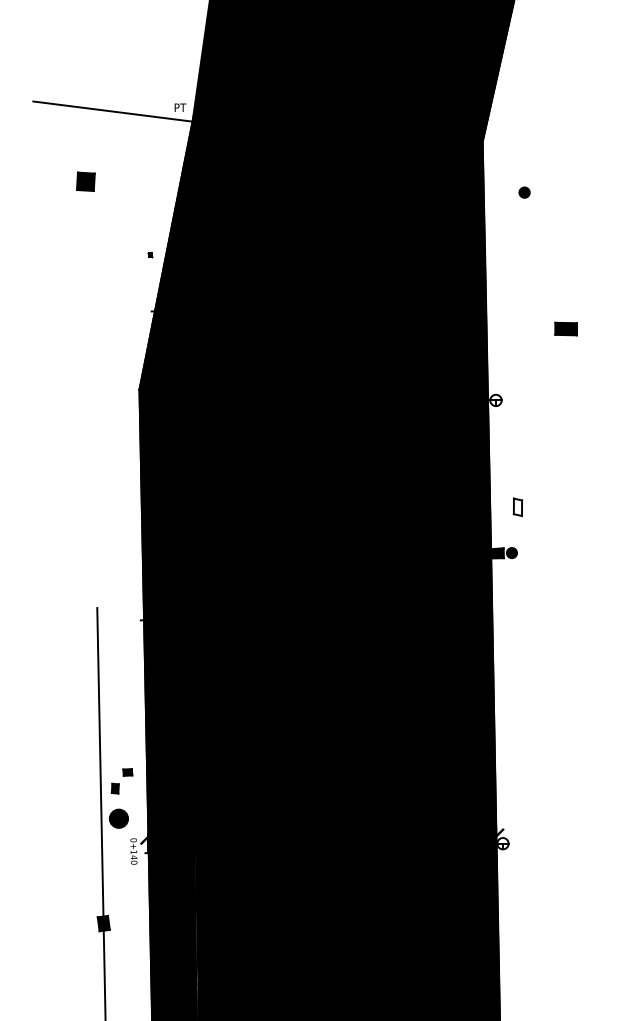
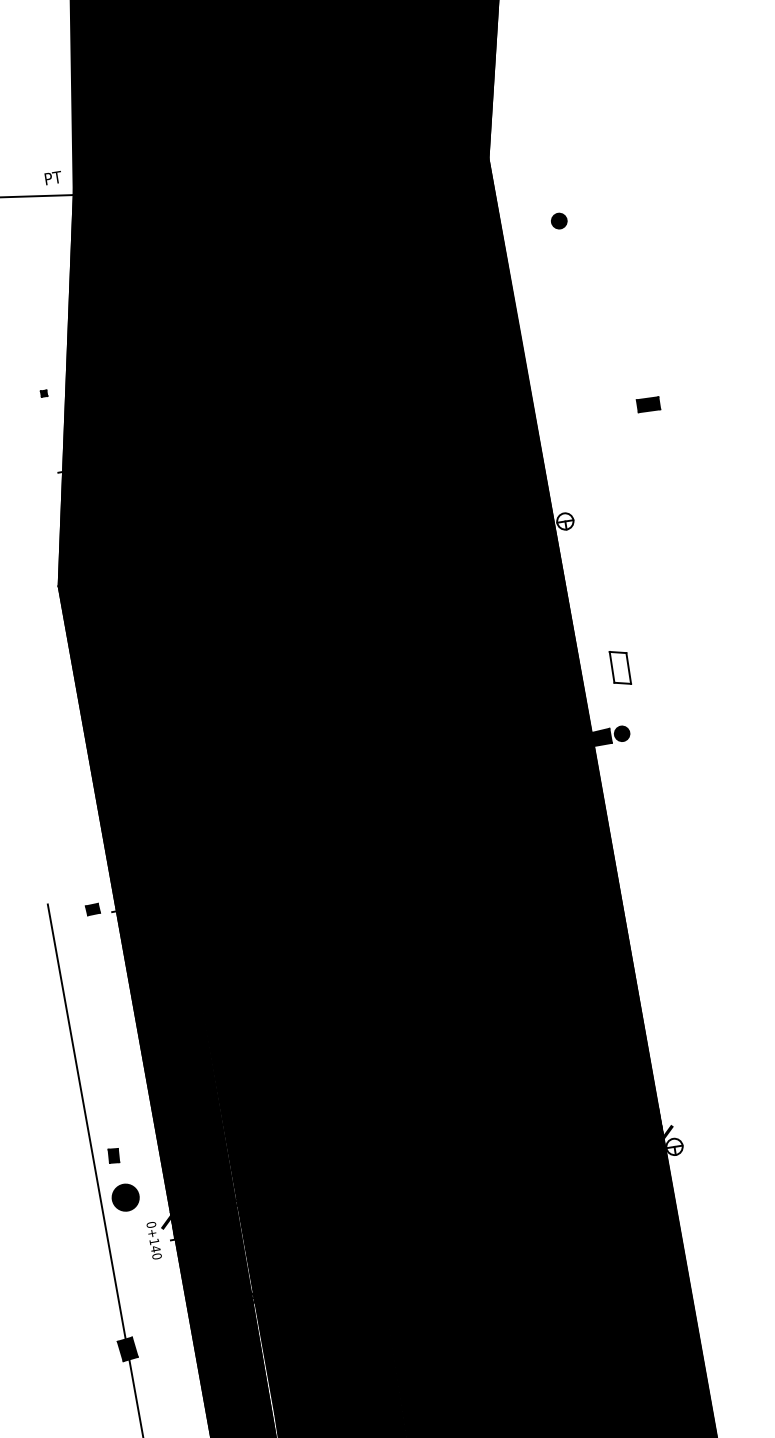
part: (565, 328) -> (647, 404), size x0.7
part: (517, 506) -> (619, 666), size x1.4
part: (127, 772) -> (92, 909), moved

